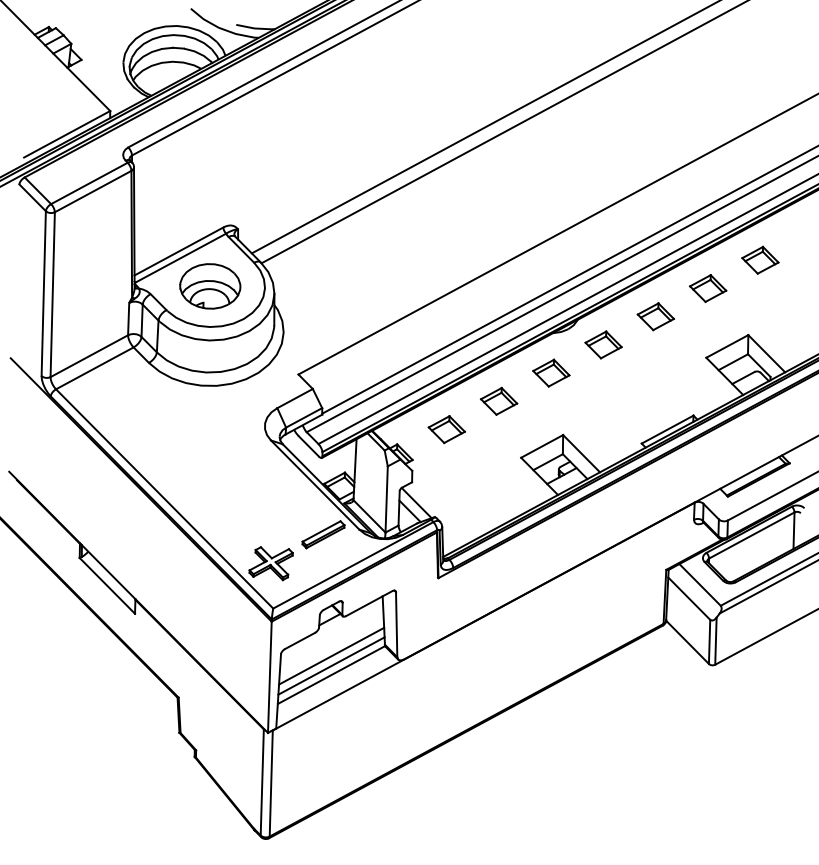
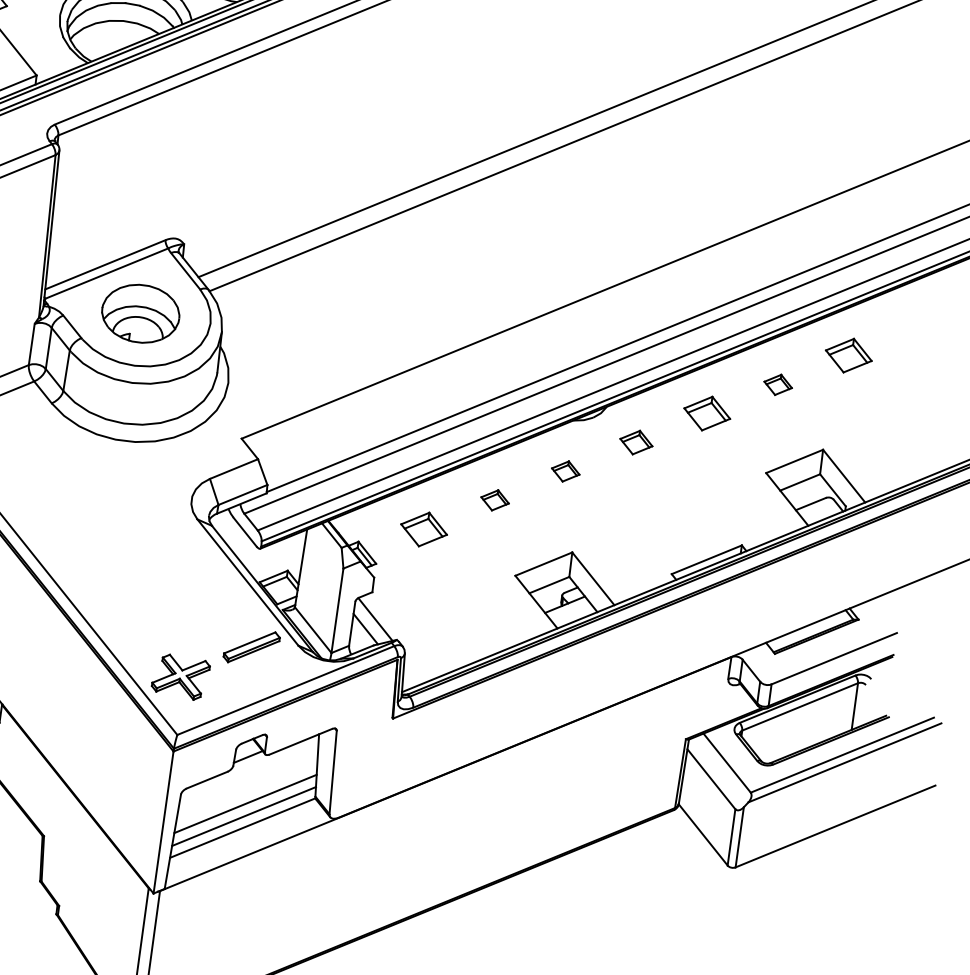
part: (708, 288) -> (778, 384), size x0.6
part: (603, 344) -> (636, 441), size x0.7
part: (551, 372) -> (565, 470), size x0.6
part: (499, 400) -> (495, 499), size x0.6

